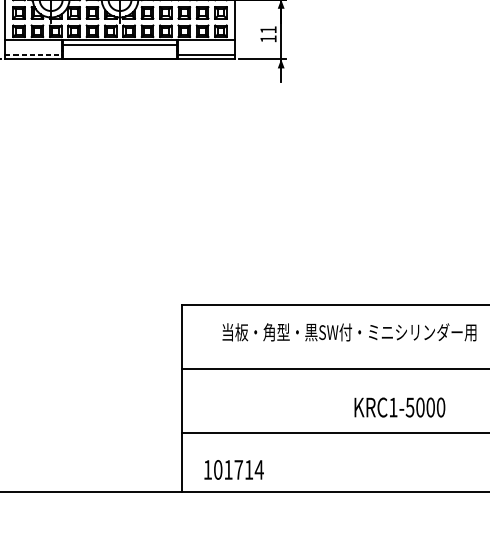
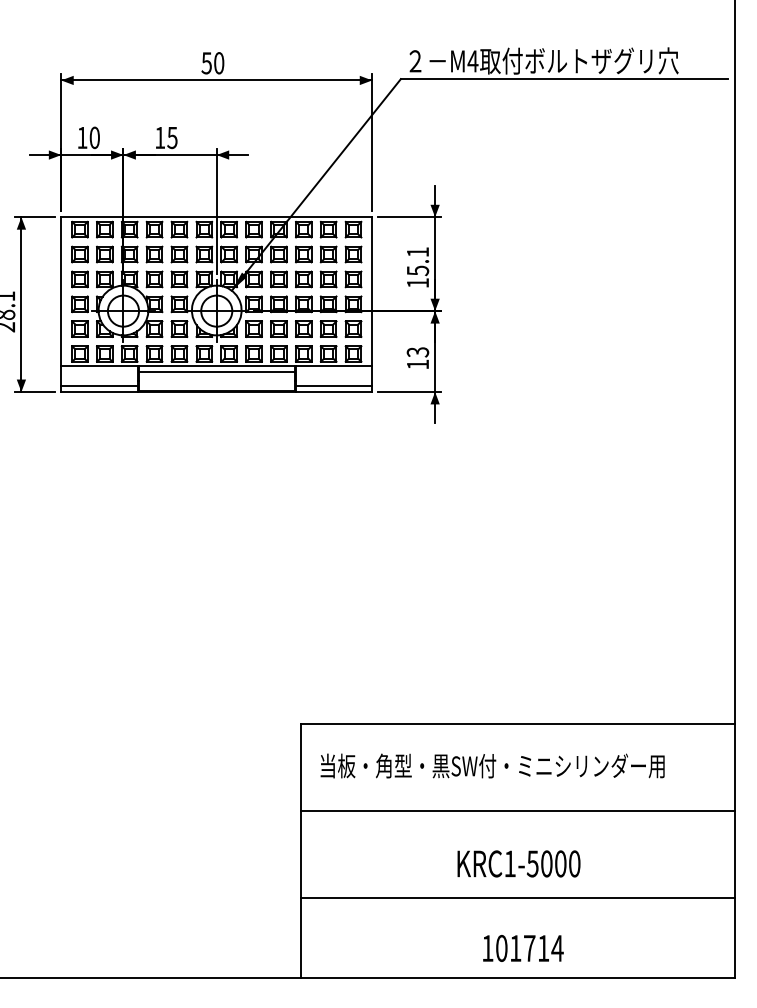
text: (268, 30) -> (417, 352), 11 -> 13
line: (34, 54) -> (100, 385), dashed -> solid
text: (349, 331) -> (492, 765), moved
text: (399, 407) -> (518, 863), moved
text: (234, 469) -> (523, 948), moved

